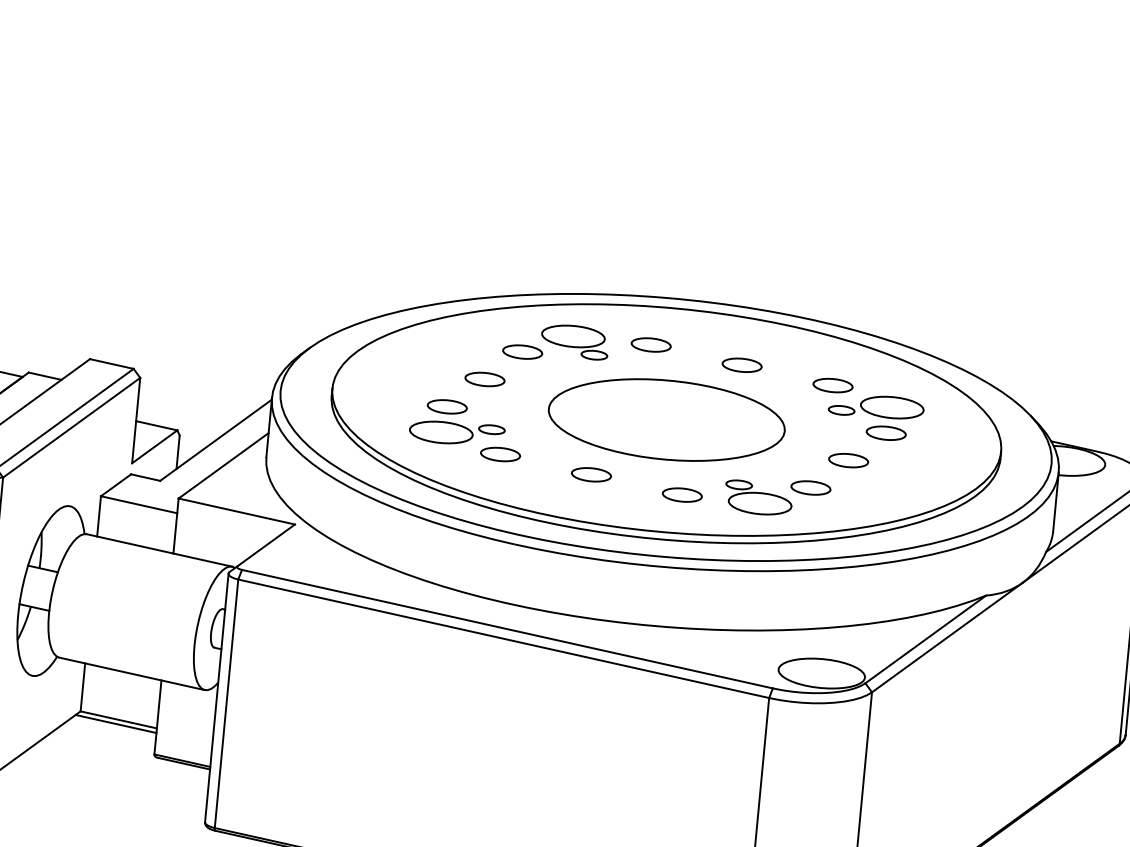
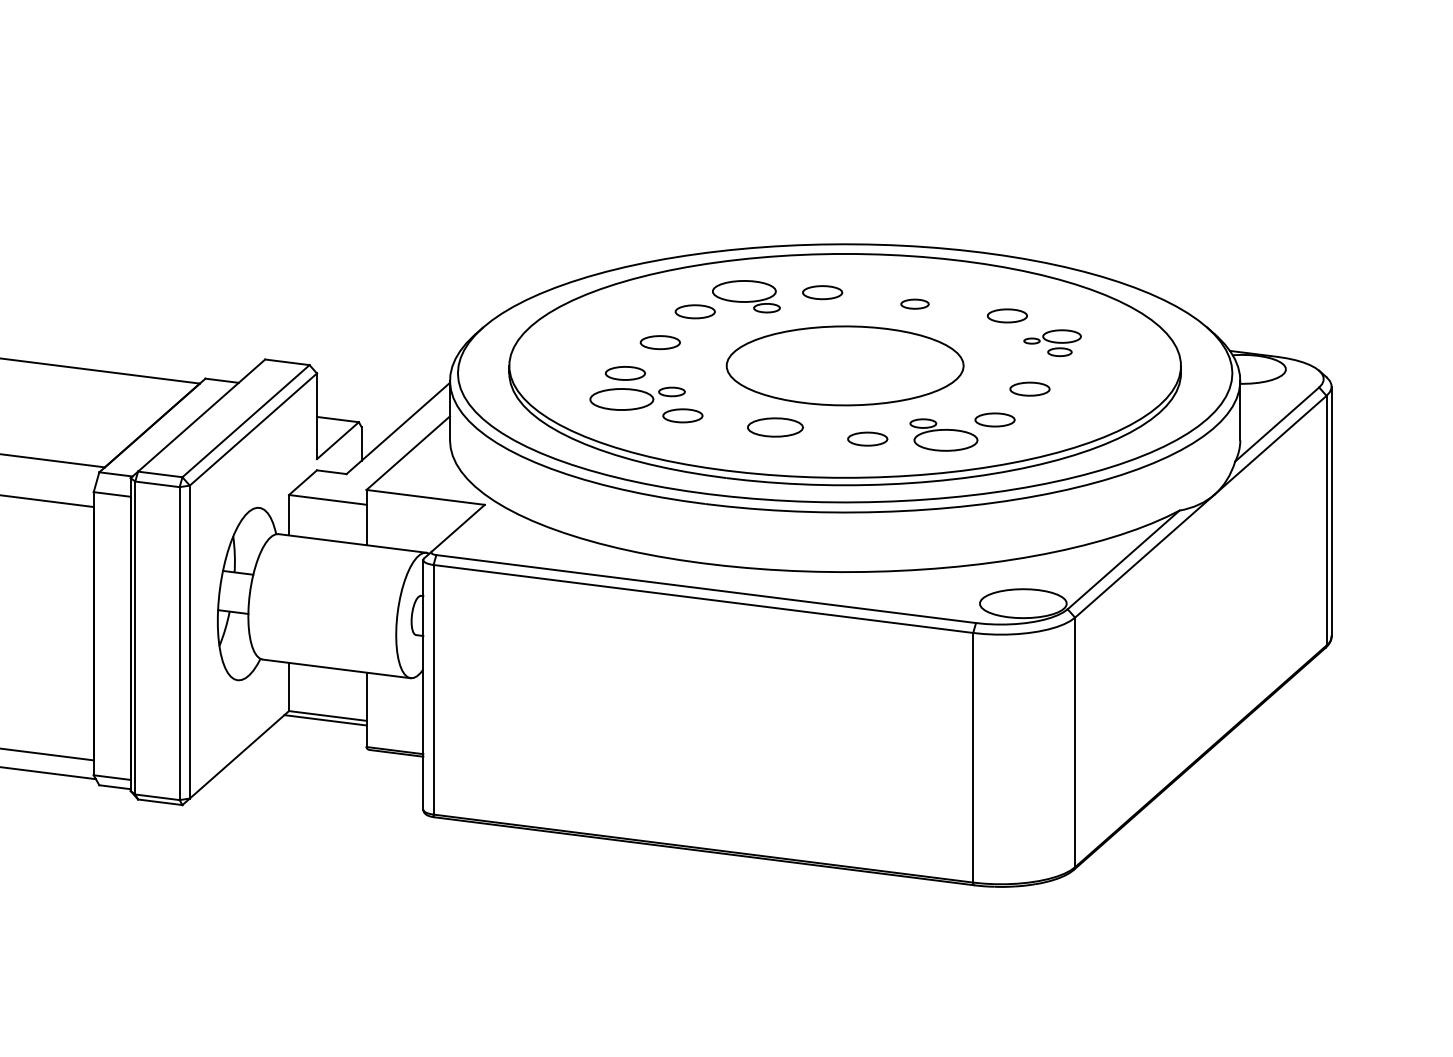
part: (741, 364) -> (914, 303), size x0.7
part: (875, 416) -> (1052, 342), size x0.6
part: (590, 474) -> (774, 427), size x1.4

